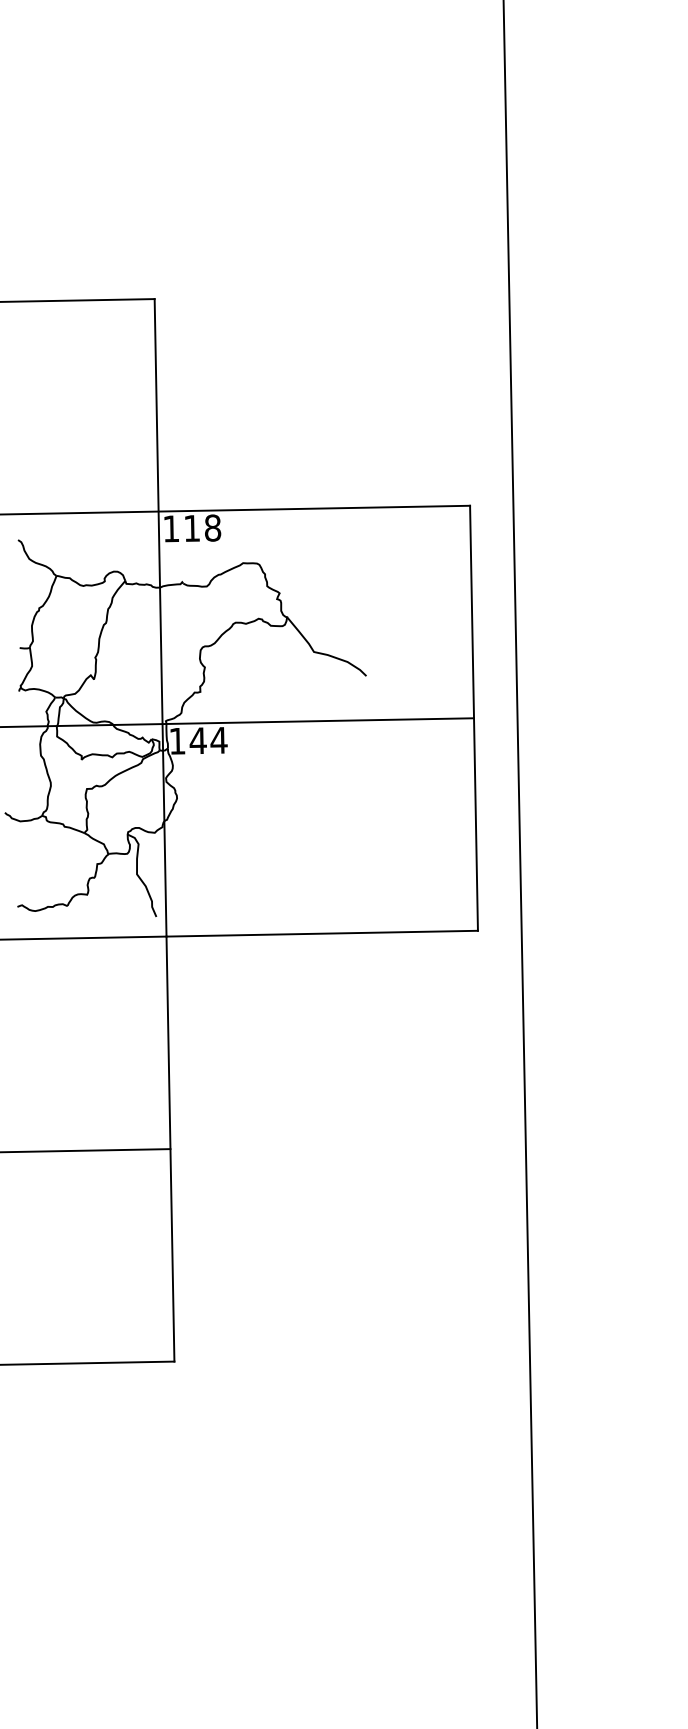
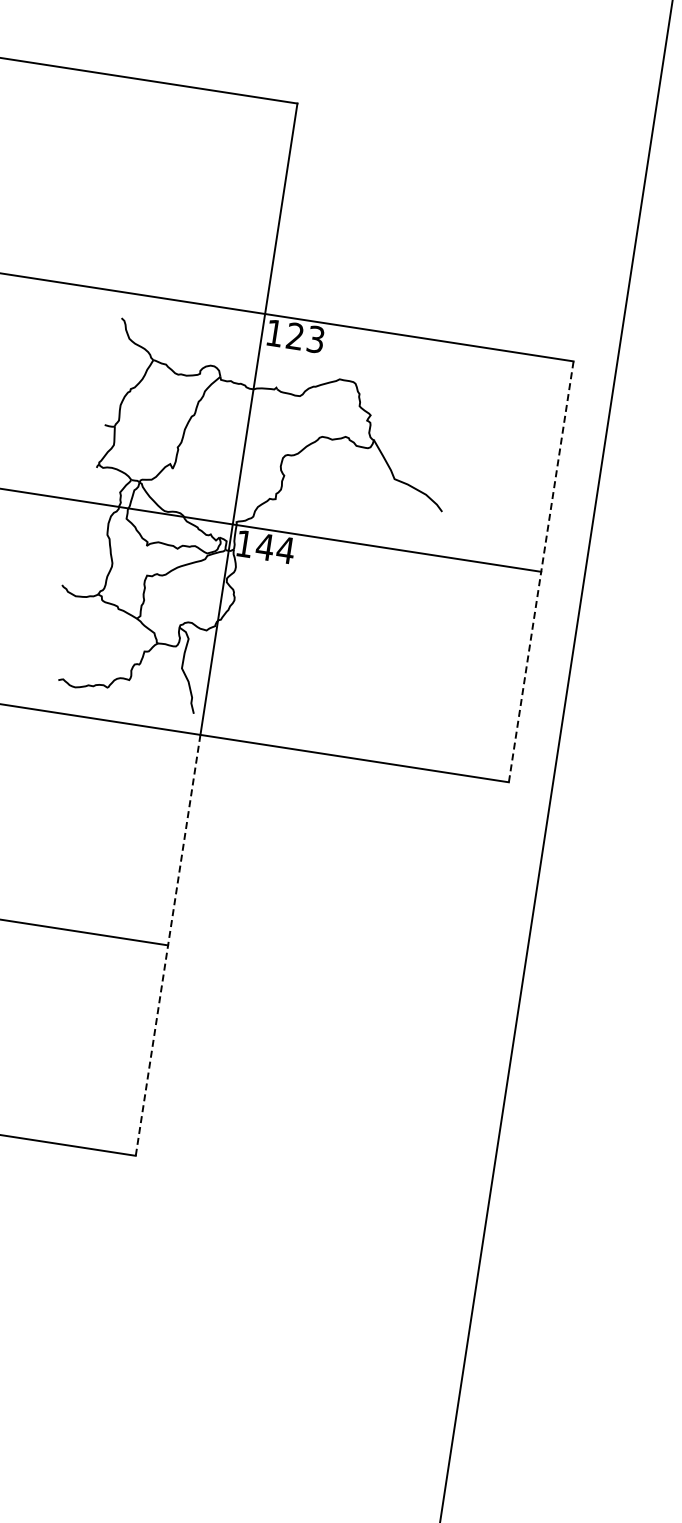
text: (202, 527) -> (305, 337), 118 -> 123
line: (474, 718) -> (541, 572), solid -> dashed
line: (170, 1149) -> (168, 945), solid -> dashed

